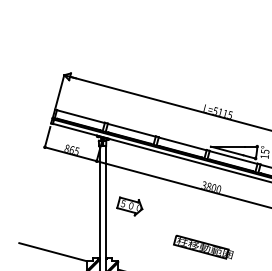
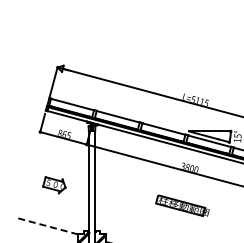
part: (129, 206) -> (54, 185), moved
part: (203, 246) -> (182, 205), moved
line: (53, 252) -> (47, 226), solid -> dashed

